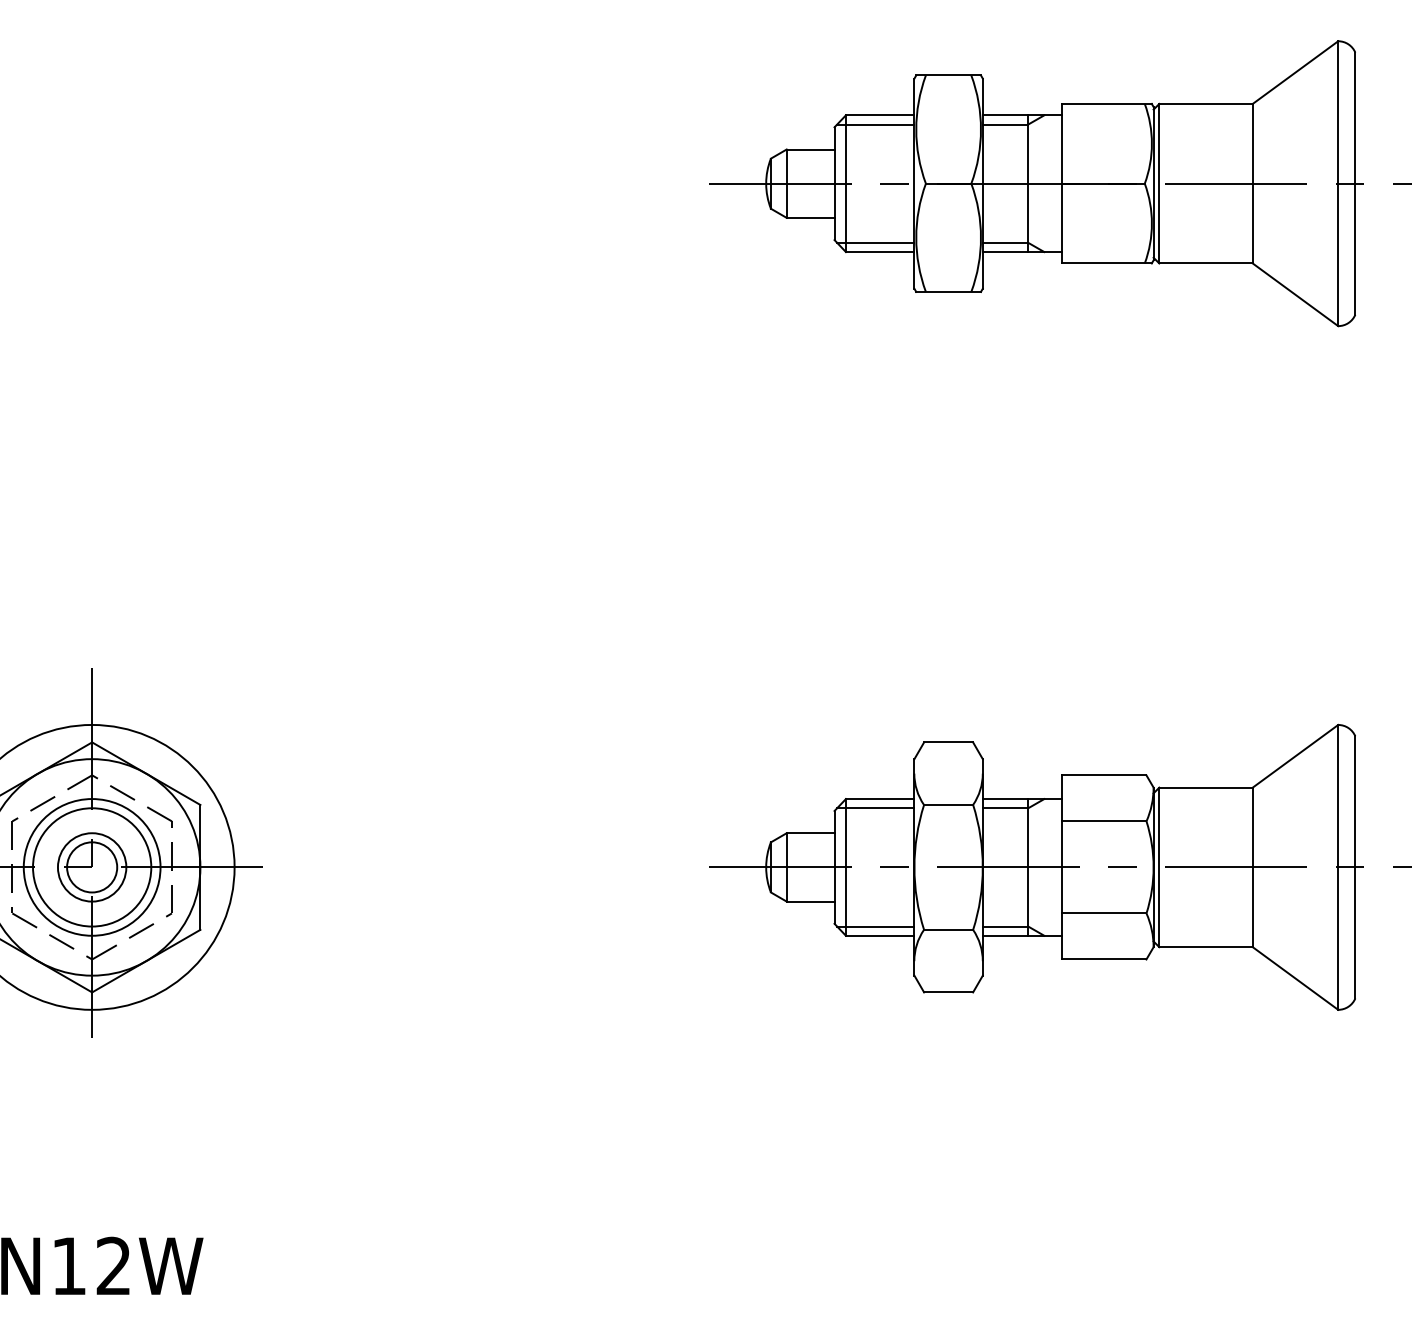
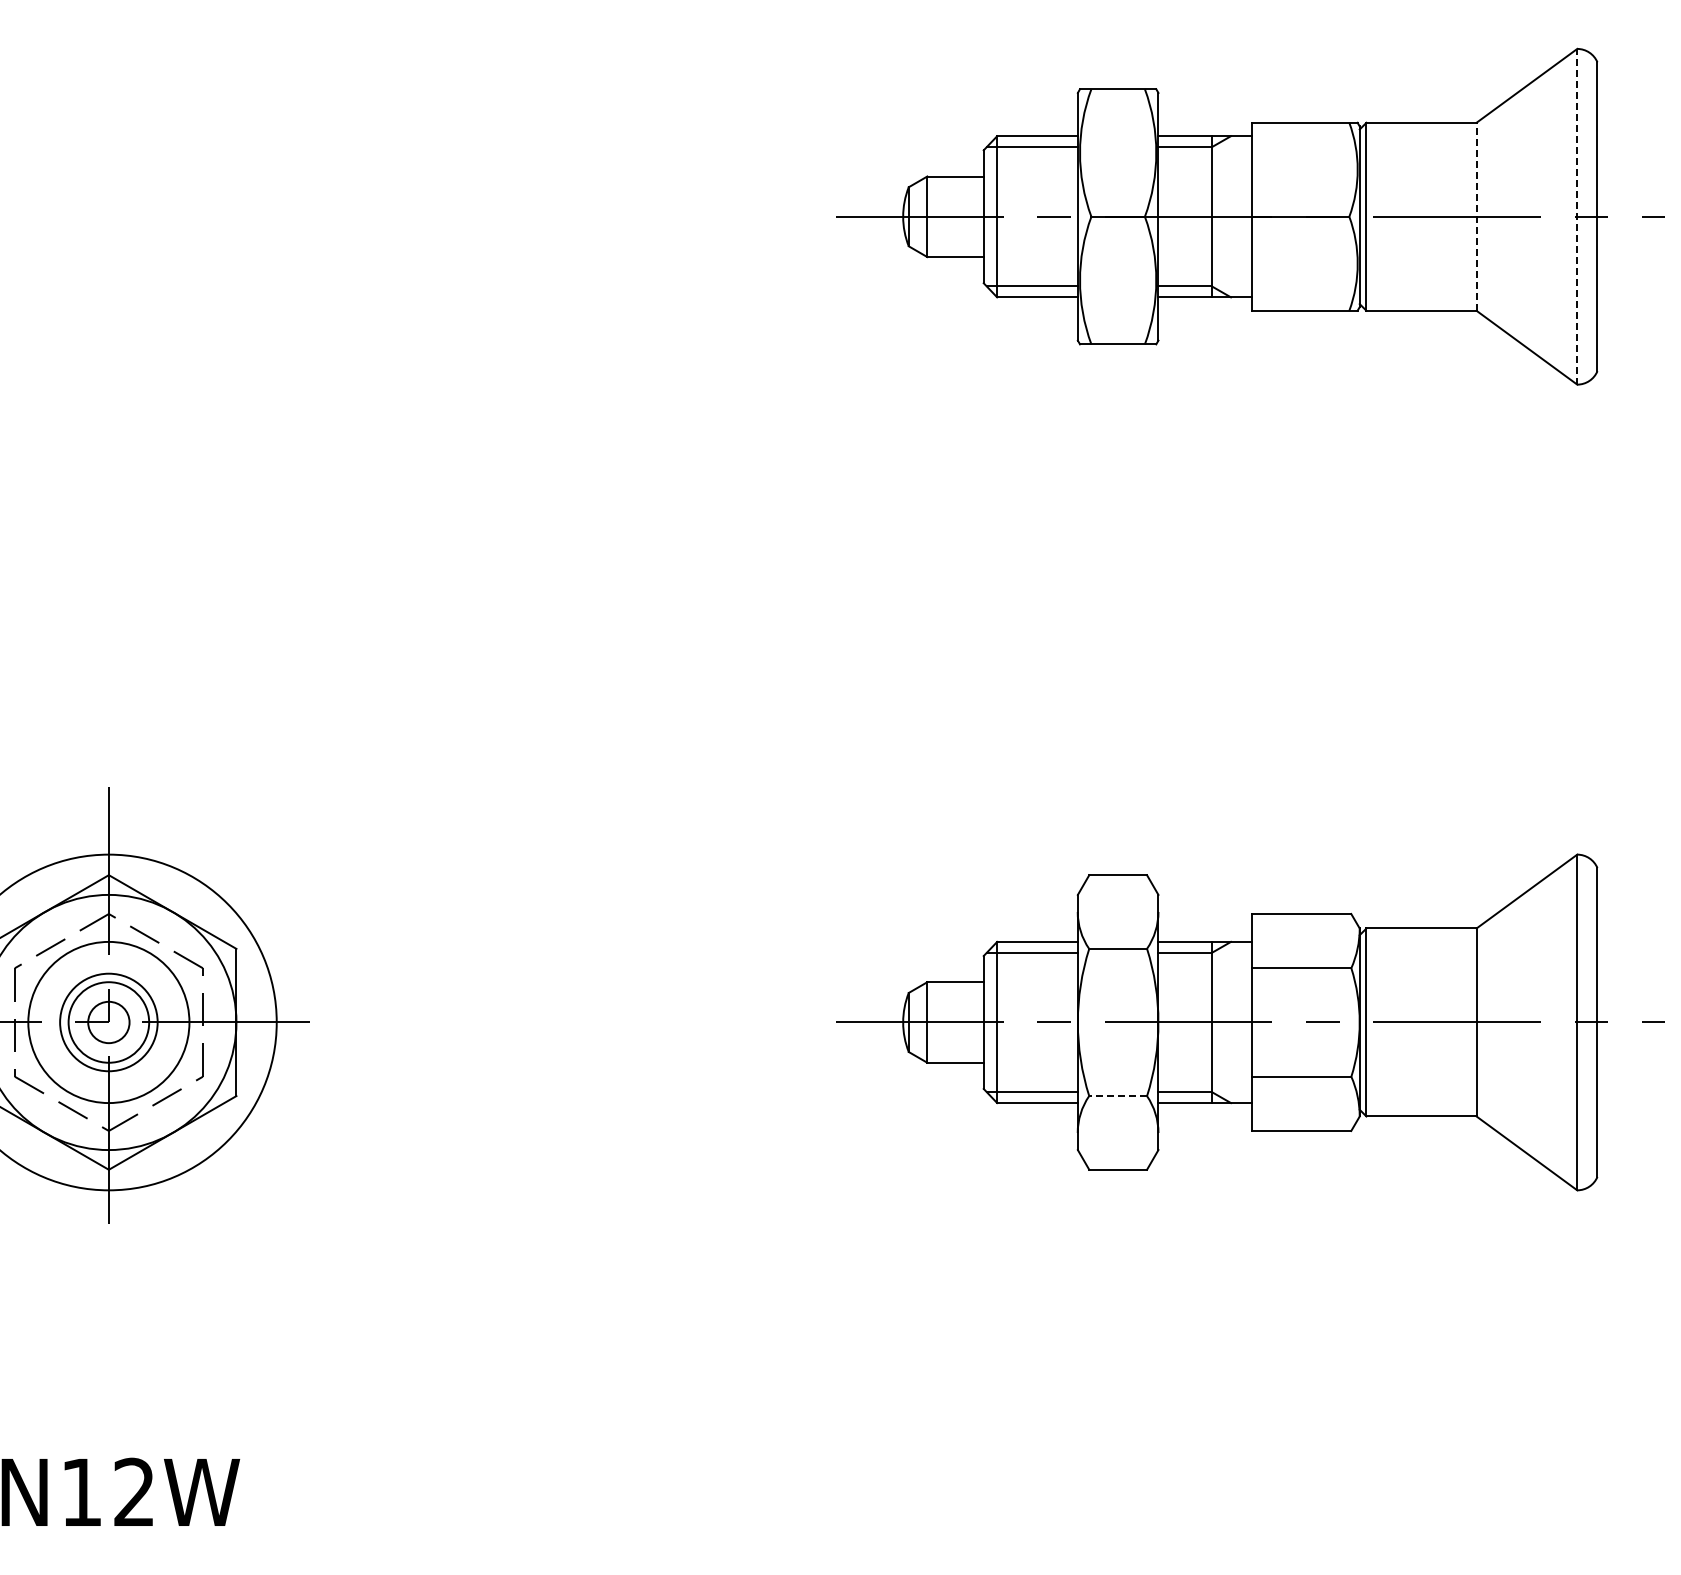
line: (1252, 183) -> (1476, 216), solid -> dashed
line: (1338, 183) -> (1577, 216), solid -> dashed
circle: (91, 867) -> (108, 1022), size x0.7
circle: (91, 867) -> (108, 1022), size x0.7
line: (948, 930) -> (1118, 1096), solid -> dashed

